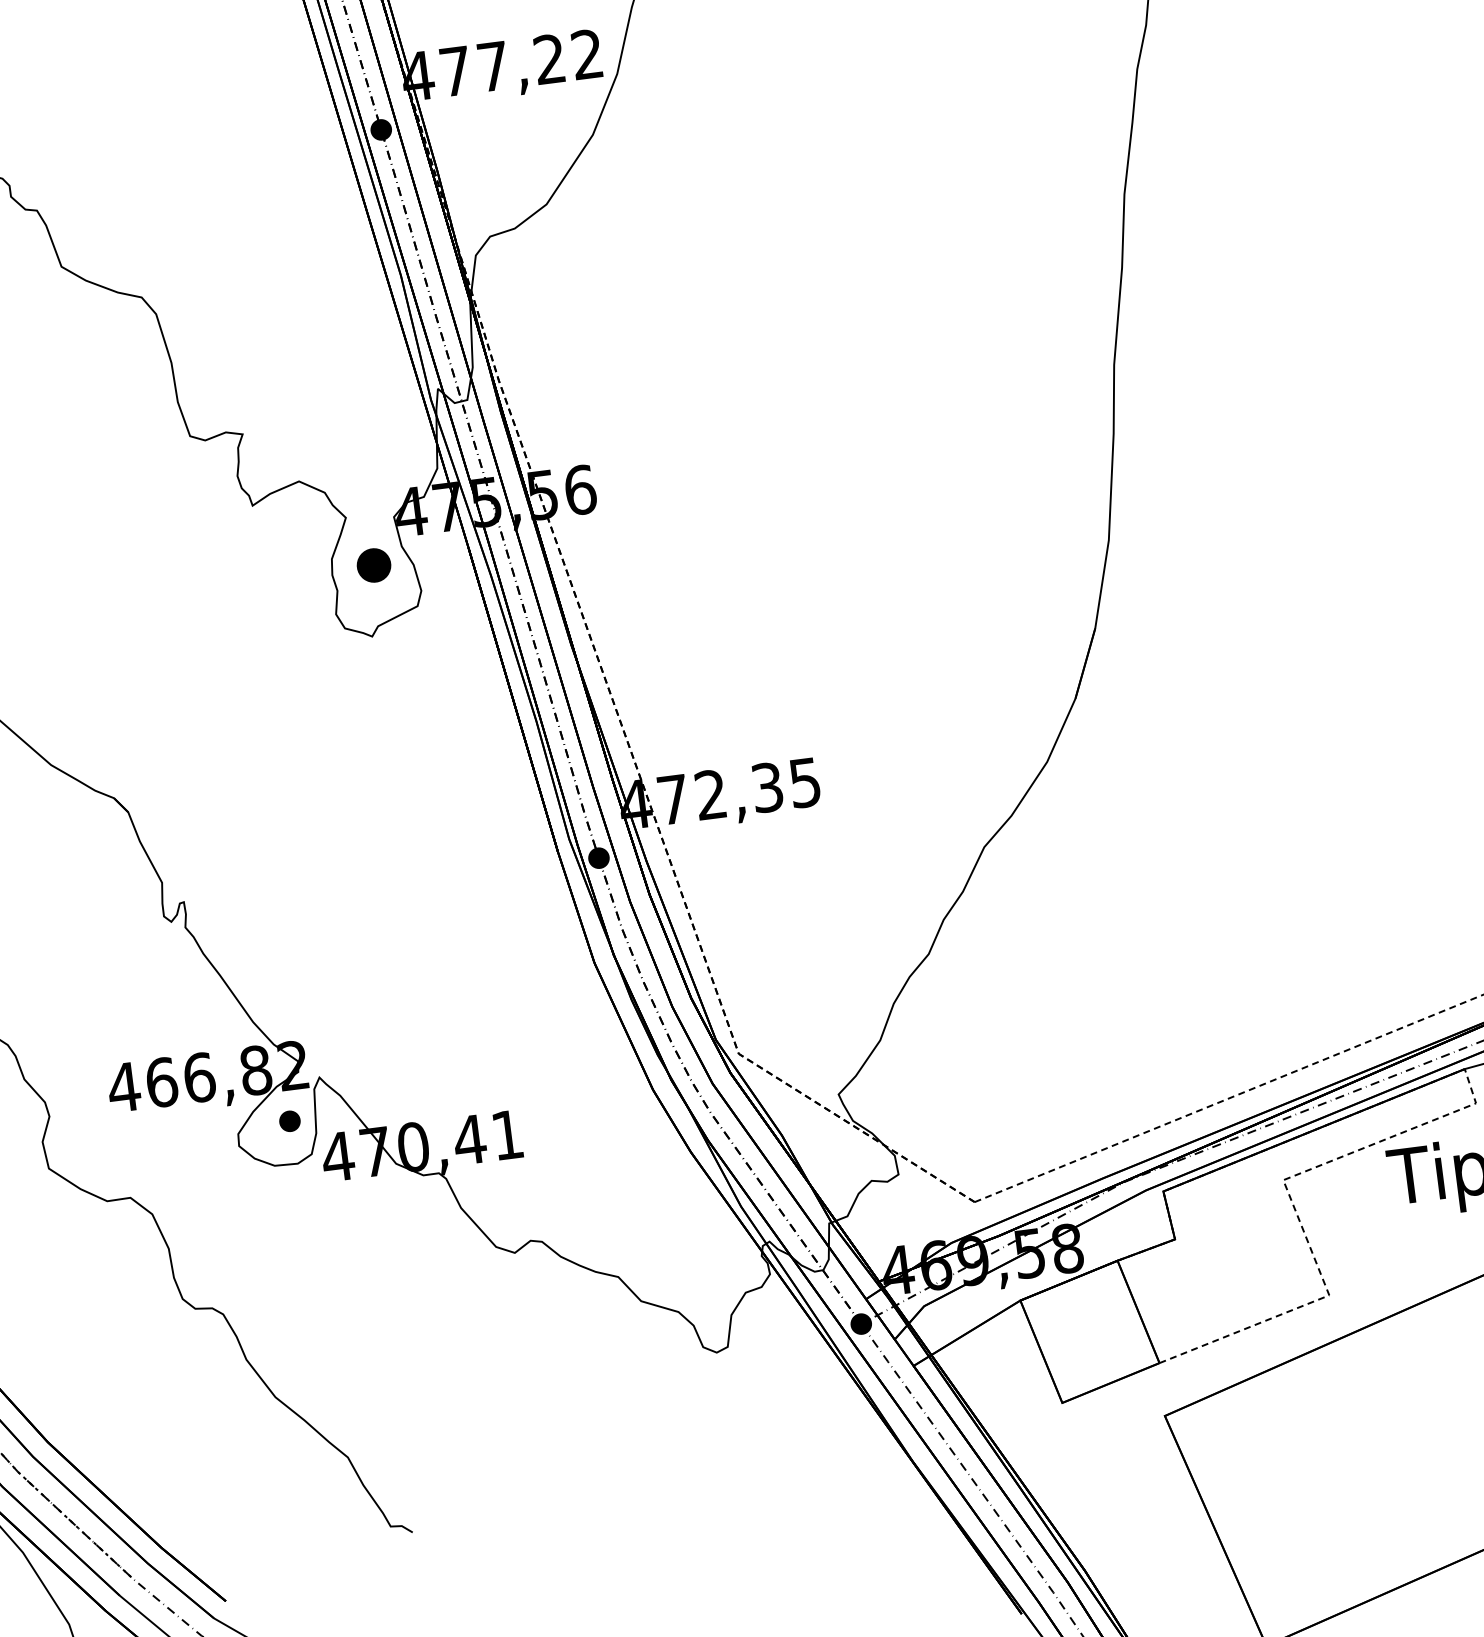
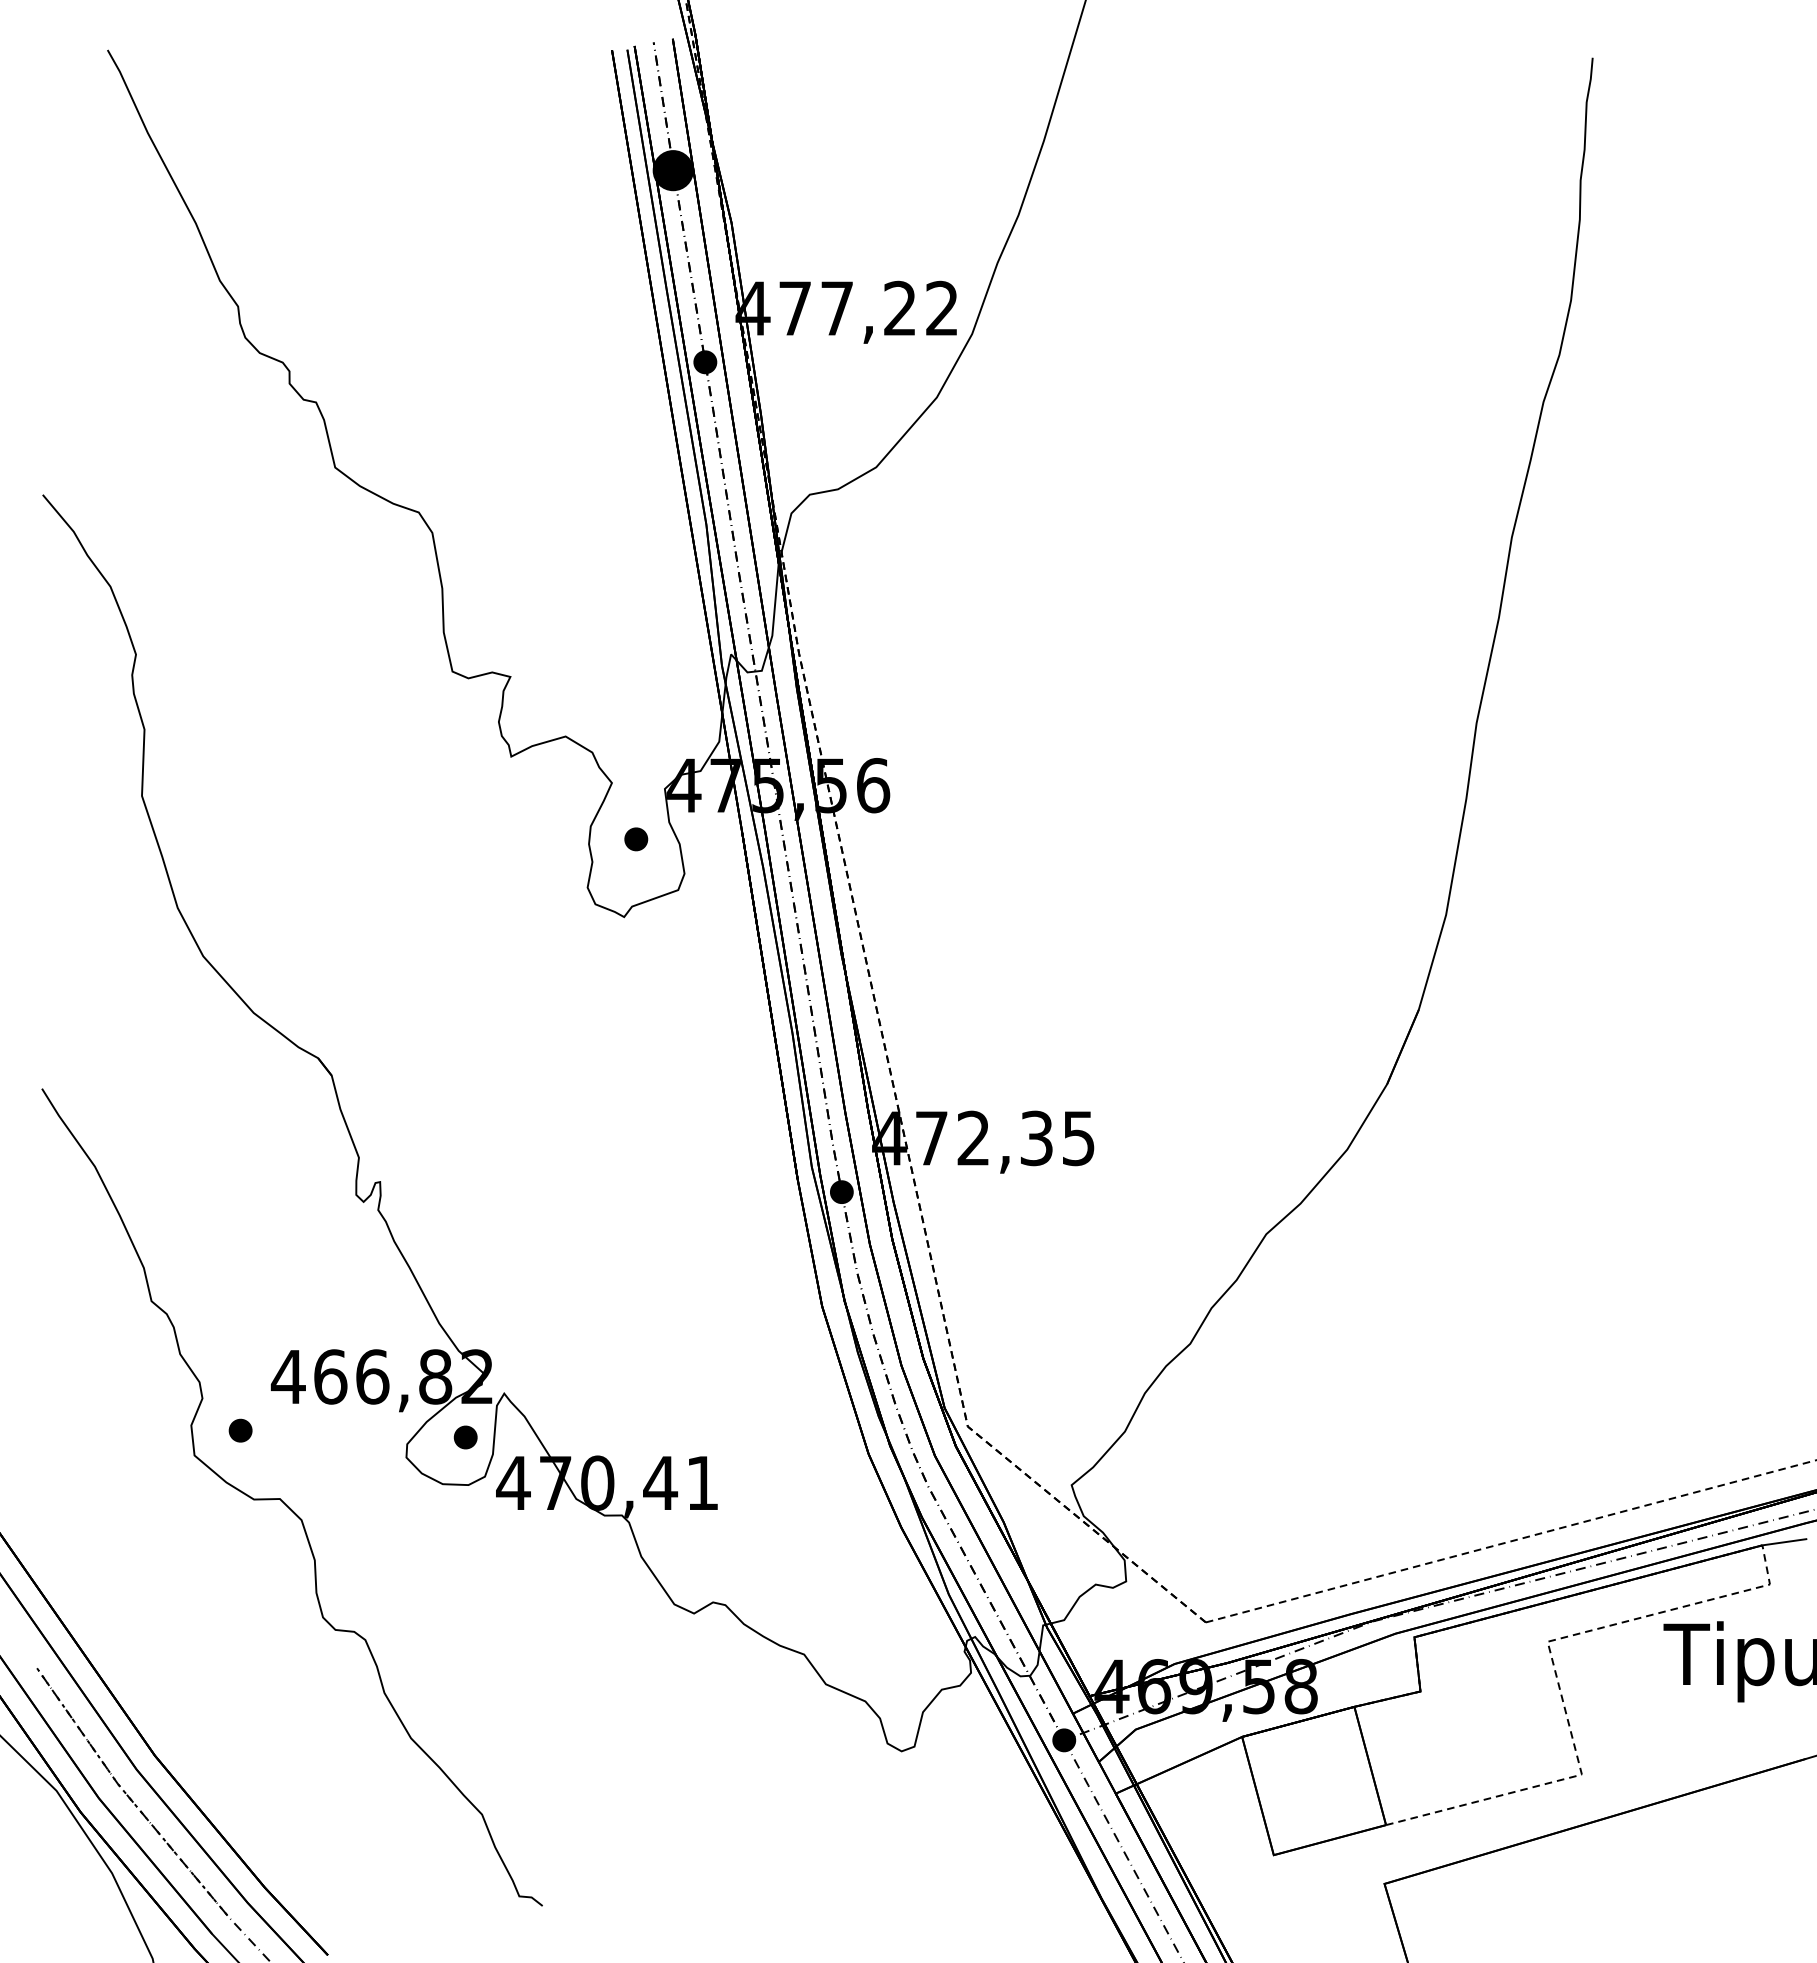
part: (374, 565) -> (636, 839), size x0.62
part: (87, 1140) -> (240, 1430), added

